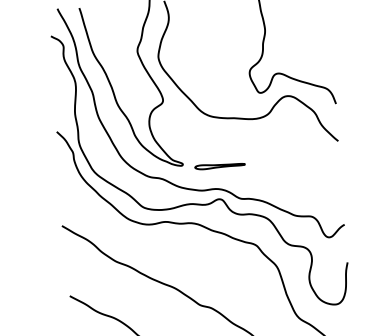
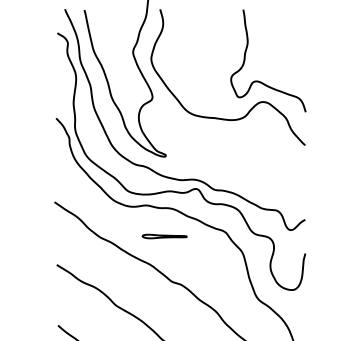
part: (219, 165) -> (164, 236), moved

